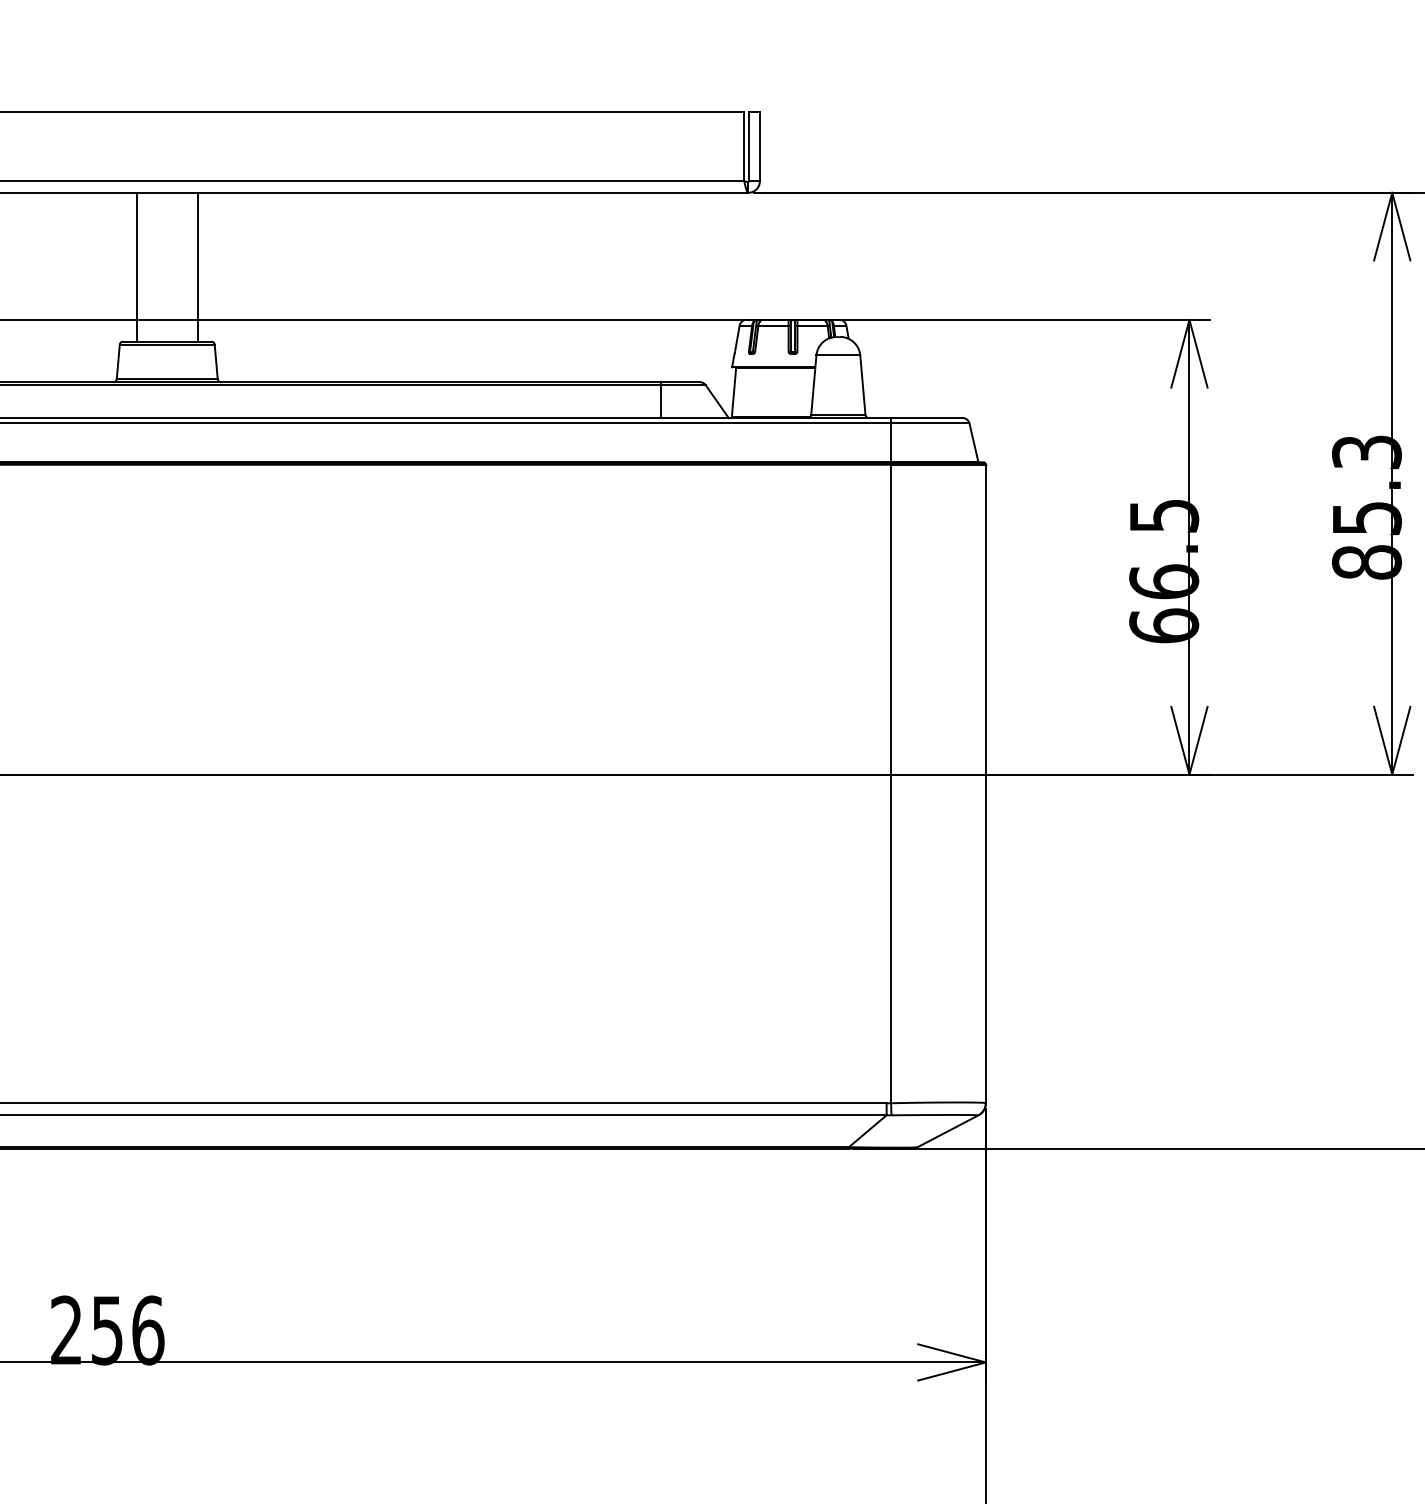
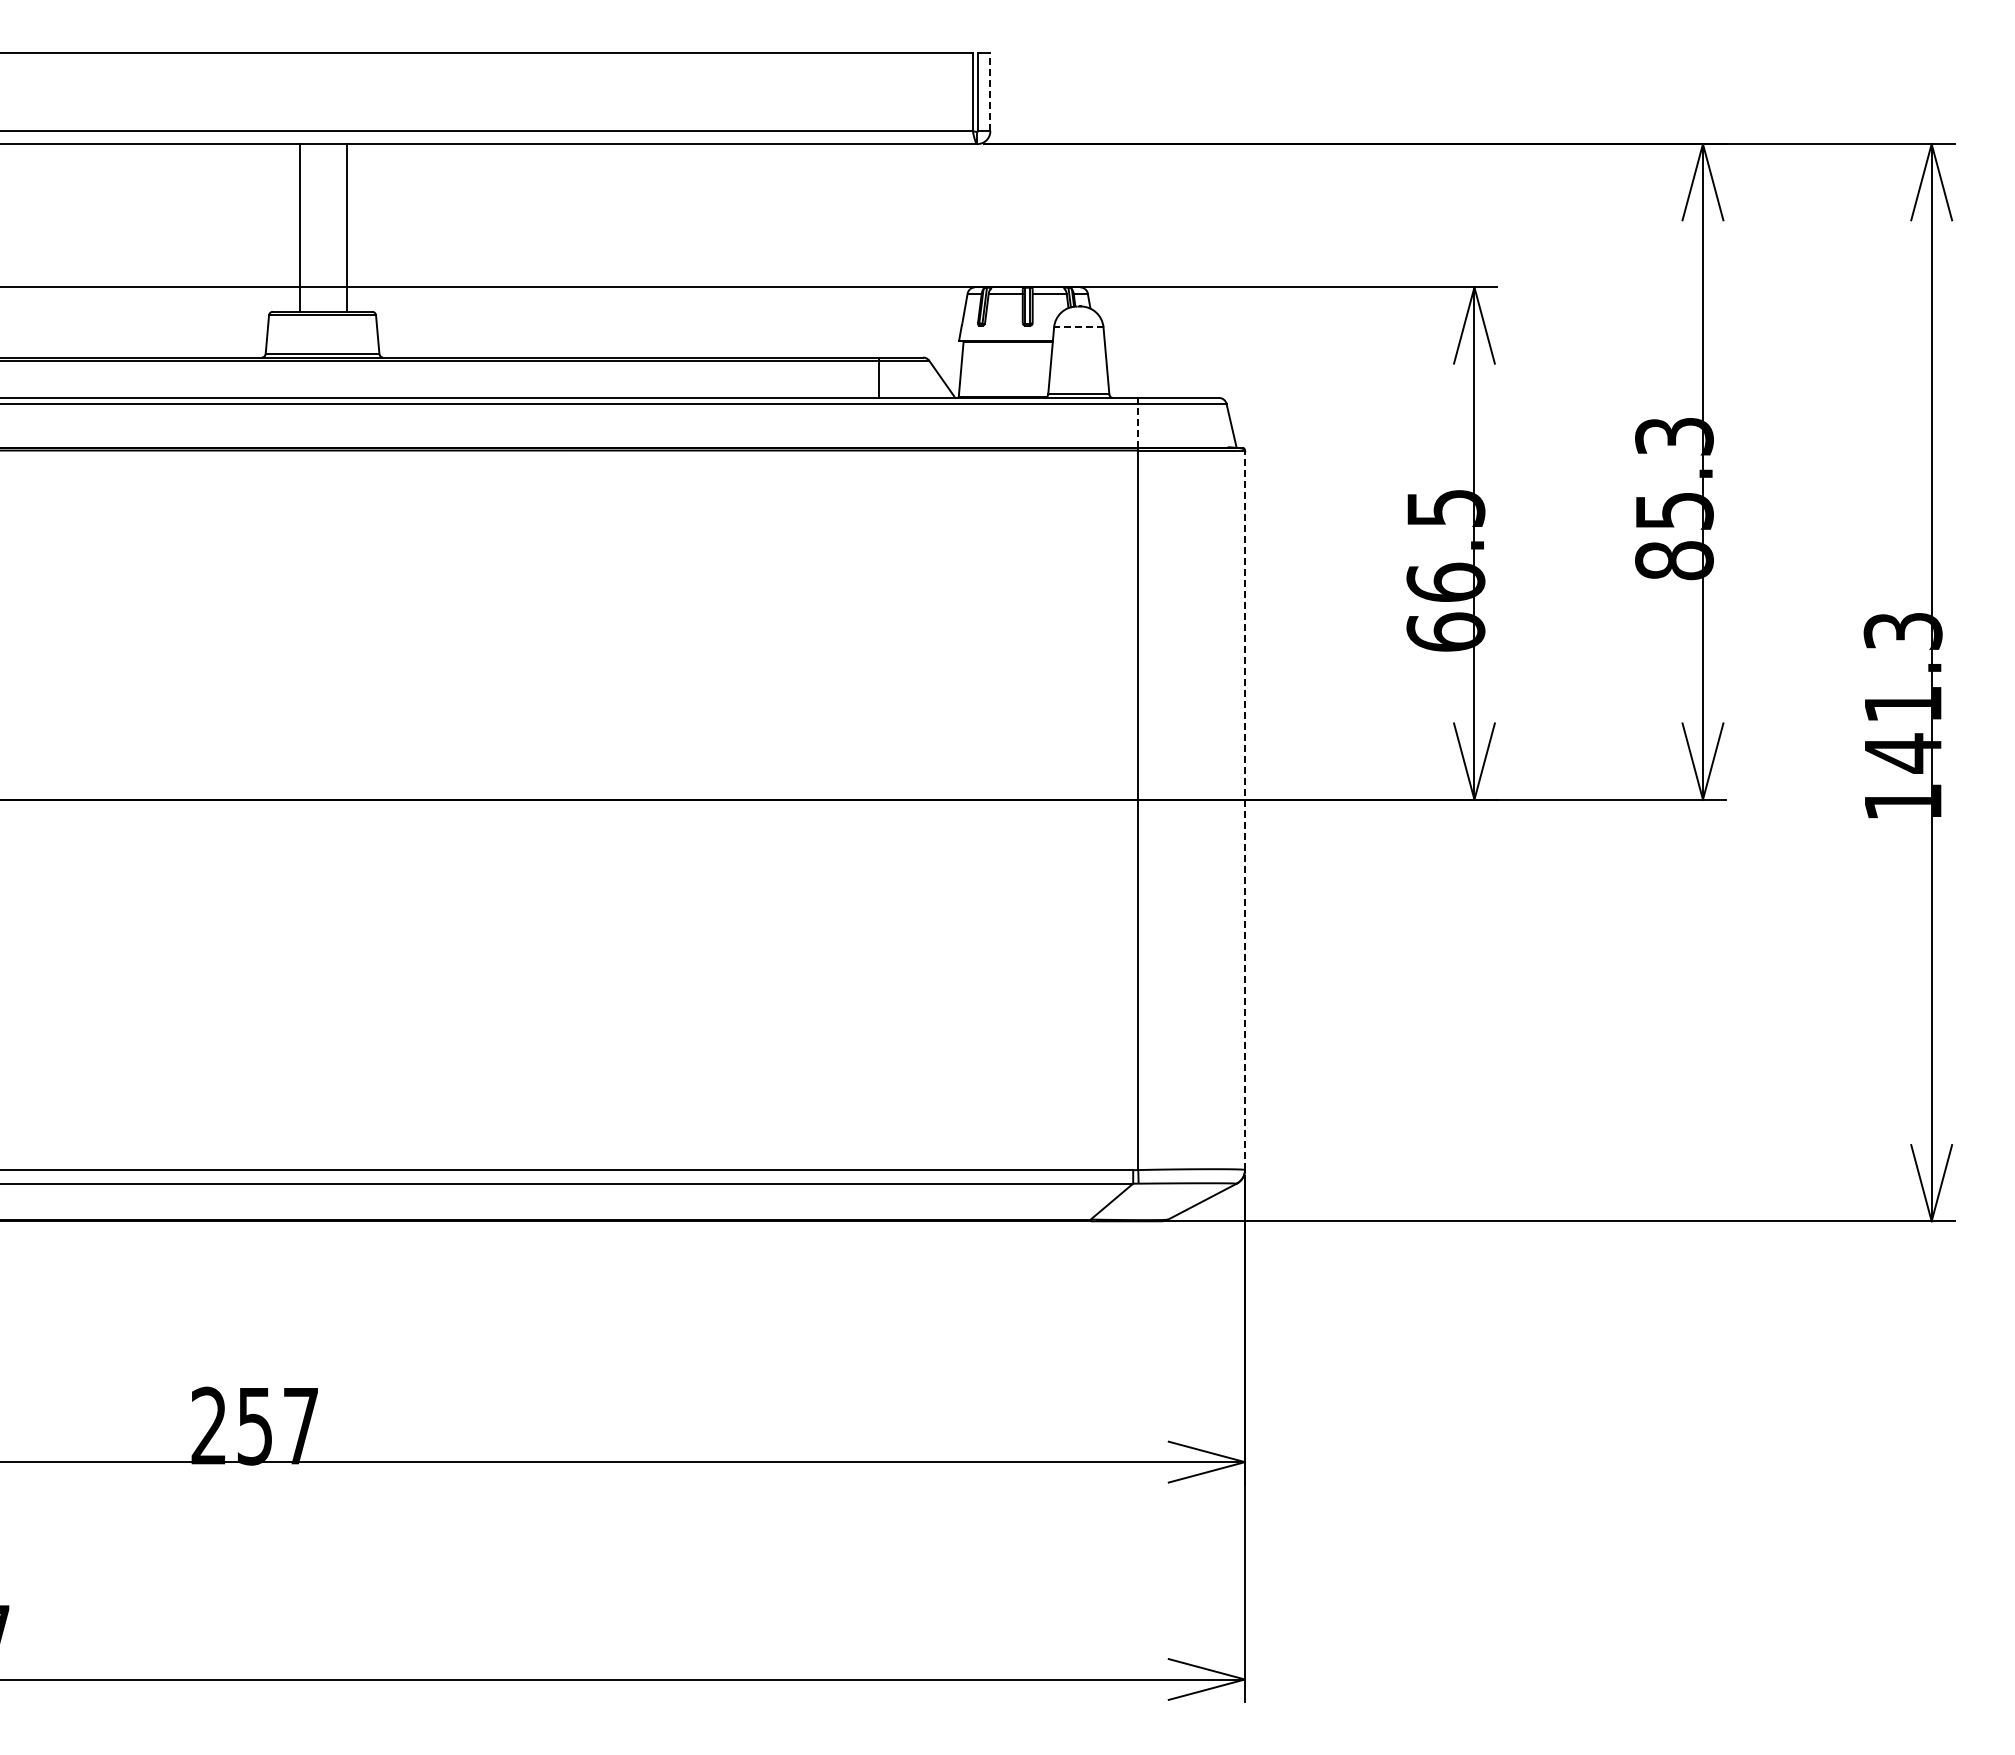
line: (759, 146) -> (990, 91), solid -> dashed
line: (137, 266) -> (347, 227), moved
line: (197, 266) -> (299, 227), moved
line: (838, 355) -> (1078, 327), solid -> dashed
line: (891, 442) -> (1138, 425), solid -> dashed
line: (986, 784) -> (1245, 810), solid -> dashed
text: (148, 1329) -> (301, 1425), 256 -> 257

